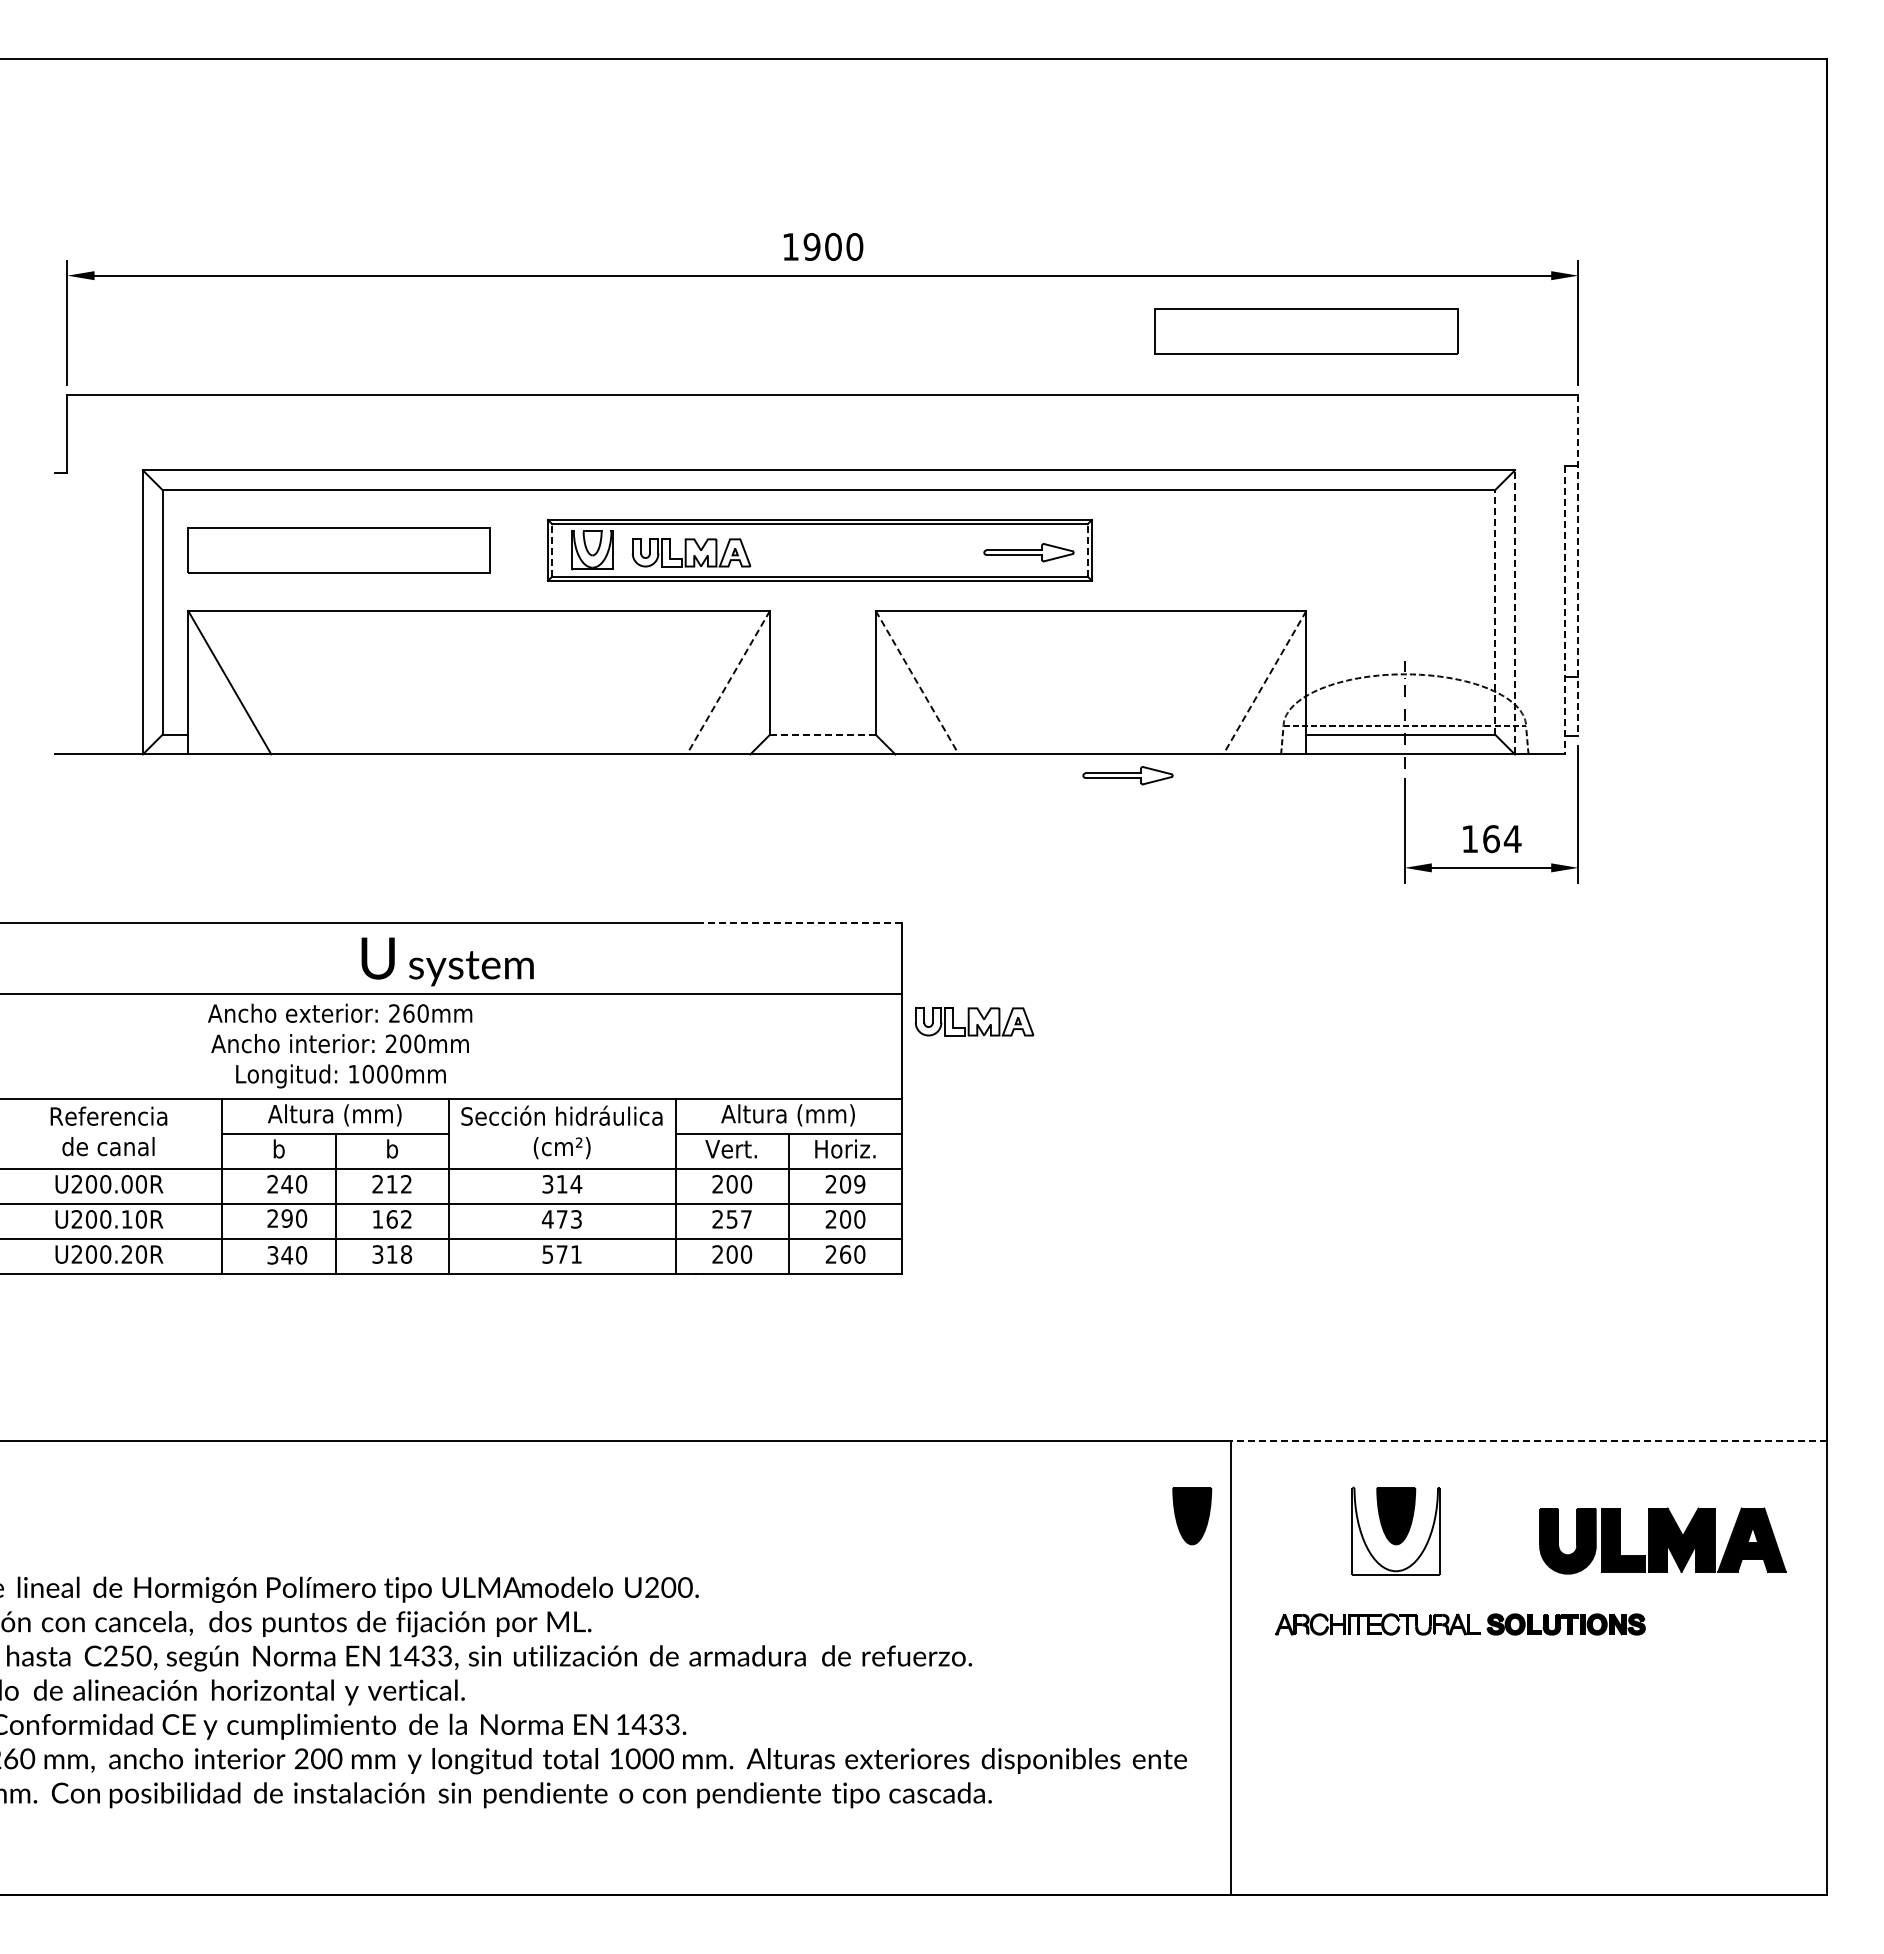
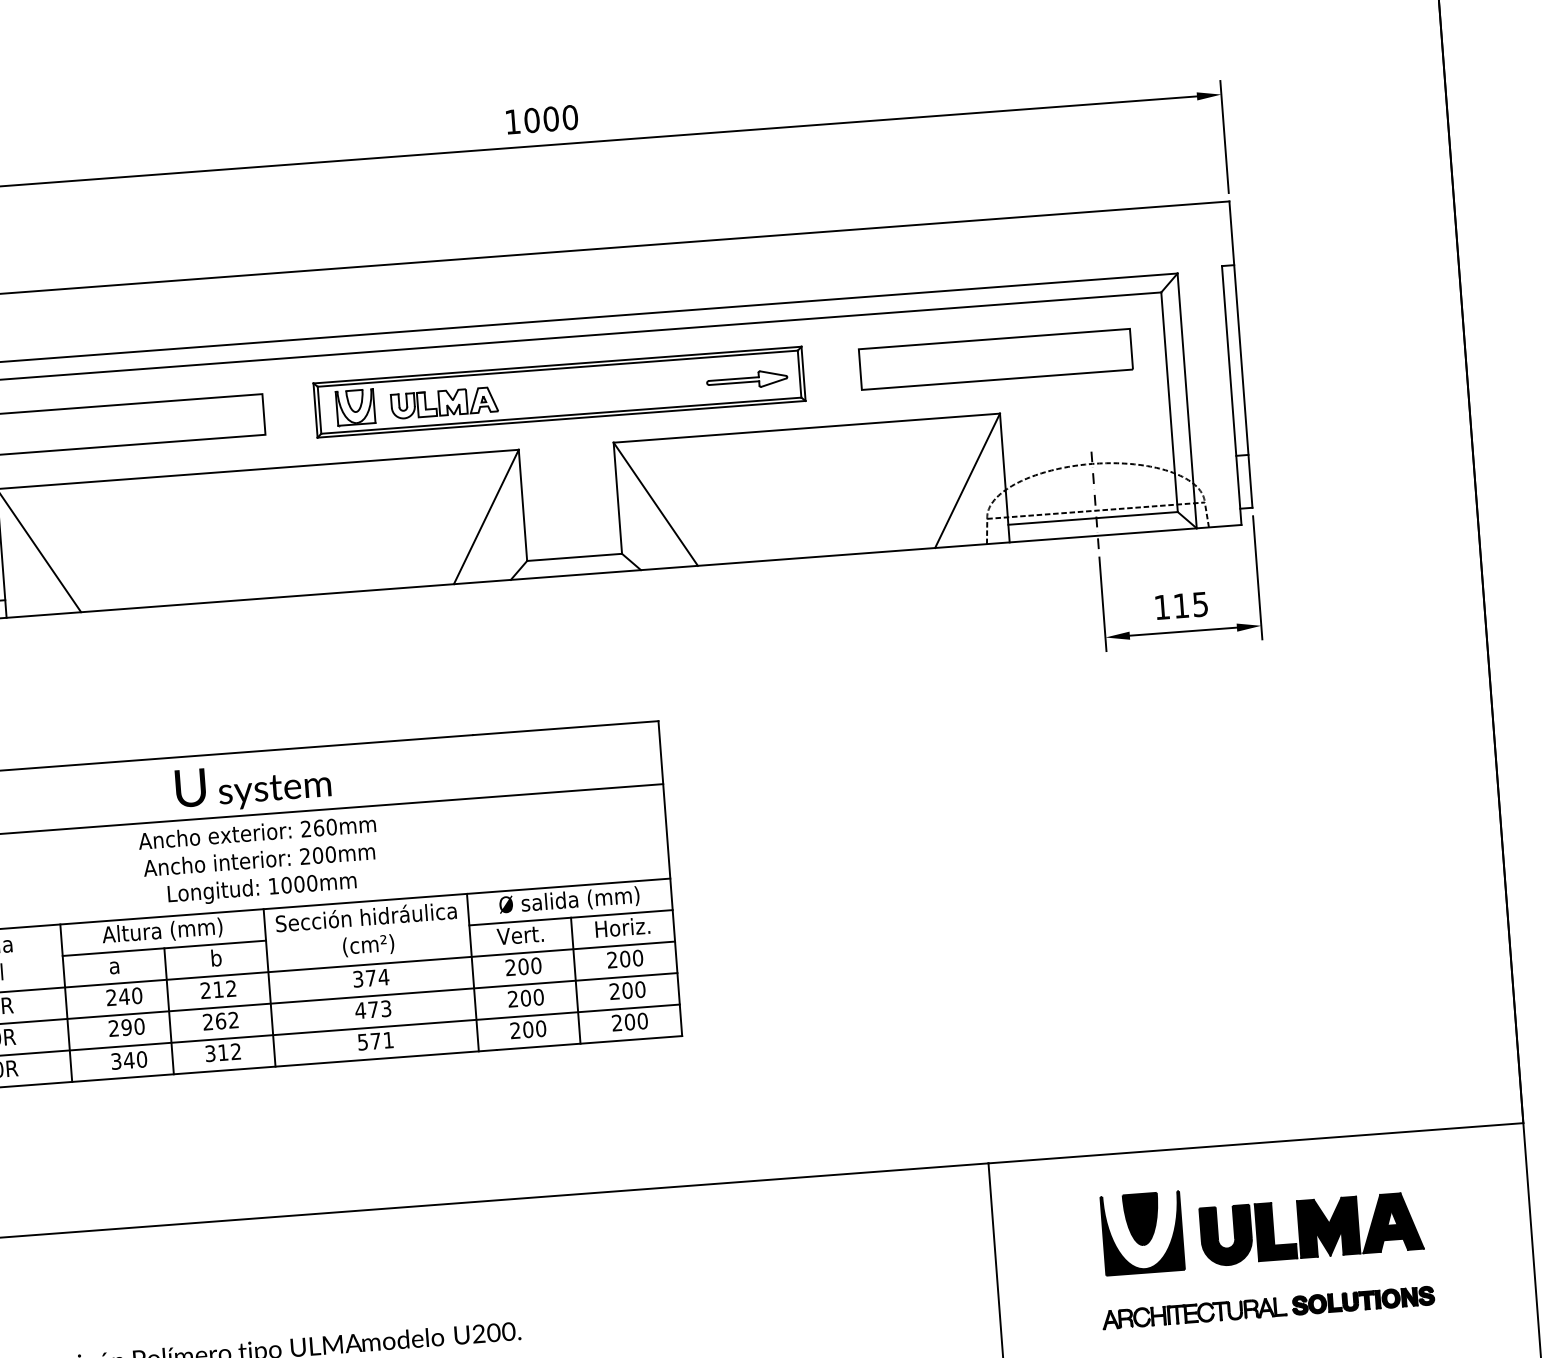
text: (811, 246) -> (531, 120), 1900 -> 1000
part: (1306, 331) -> (996, 359), moved
line: (552, 549) -> (319, 409), dashed -> solid
line: (1087, 549) -> (799, 373), dashed -> solid
line: (1578, 565) -> (1241, 354), dashed -> solid
line: (1564, 610) -> (1231, 395), dashed -> solid
line: (1495, 611) -> (1169, 401), dashed -> solid
line: (1514, 611) -> (1186, 400), dashed -> solid
line: (728, 682) -> (486, 516), dashed -> solid
line: (917, 682) -> (655, 504), dashed -> solid
line: (1264, 682) -> (967, 480), dashed -> solid
line: (822, 734) -> (574, 557), dashed -> solid
part: (1127, 775) -> (850, 573), removed
text: (1502, 839) -> (1191, 605), 164 -> 115
line: (798, 923) -> (565, 728), dashed -> solid
part: (974, 1021) -> (729, 804), removed
text: (340, 1045) -> (259, 861), moved
text: (788, 1115) -> (569, 901), Altura (mm) -> Ø salida (mm)
text: (278, 1148) -> (114, 965), b -> a
text: (562, 1184) -> (371, 978), 314 -> 374
text: (859, 1184) -> (637, 958), 209 -> 200
text: (377, 1219) -> (207, 1022), 162 -> 262
text: (739, 1219) -> (532, 997), 257 -> 200
text: (406, 1254) -> (236, 1051), 318 -> 312
text: (845, 1254) -> (629, 1022), 260 -> 200
line: (1528, 1440) -> (1255, 1142), dashed -> solid
part: (1192, 1516) -> (958, 1233), removed
fill: (1396, 1531) -> (1142, 1233), added
part: (1662, 1540) -> (1311, 1228), moved
part: (1460, 1624) -> (1268, 1307), moved

